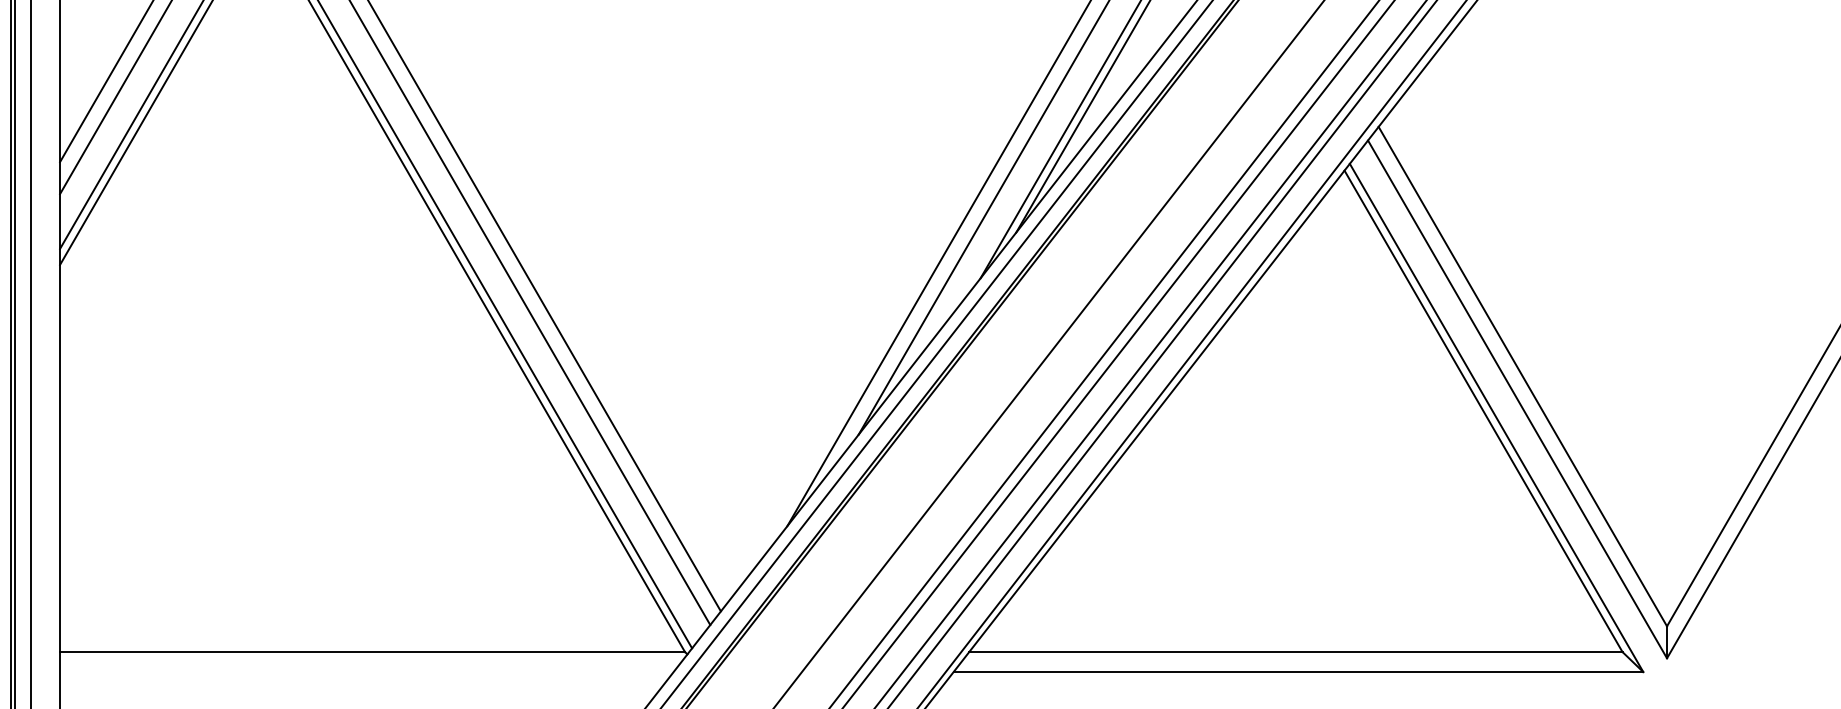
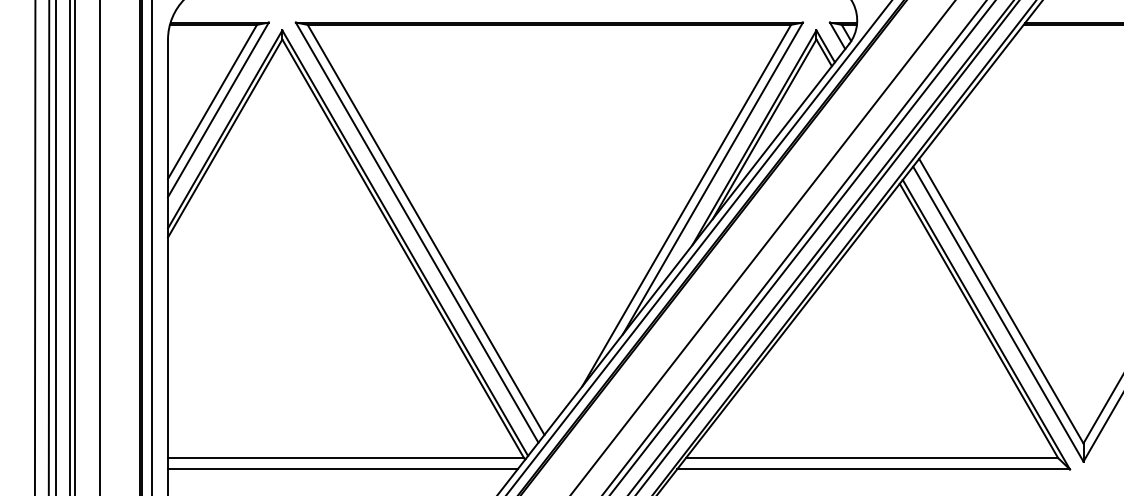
line: (366, 672) -> (342, 469), added

